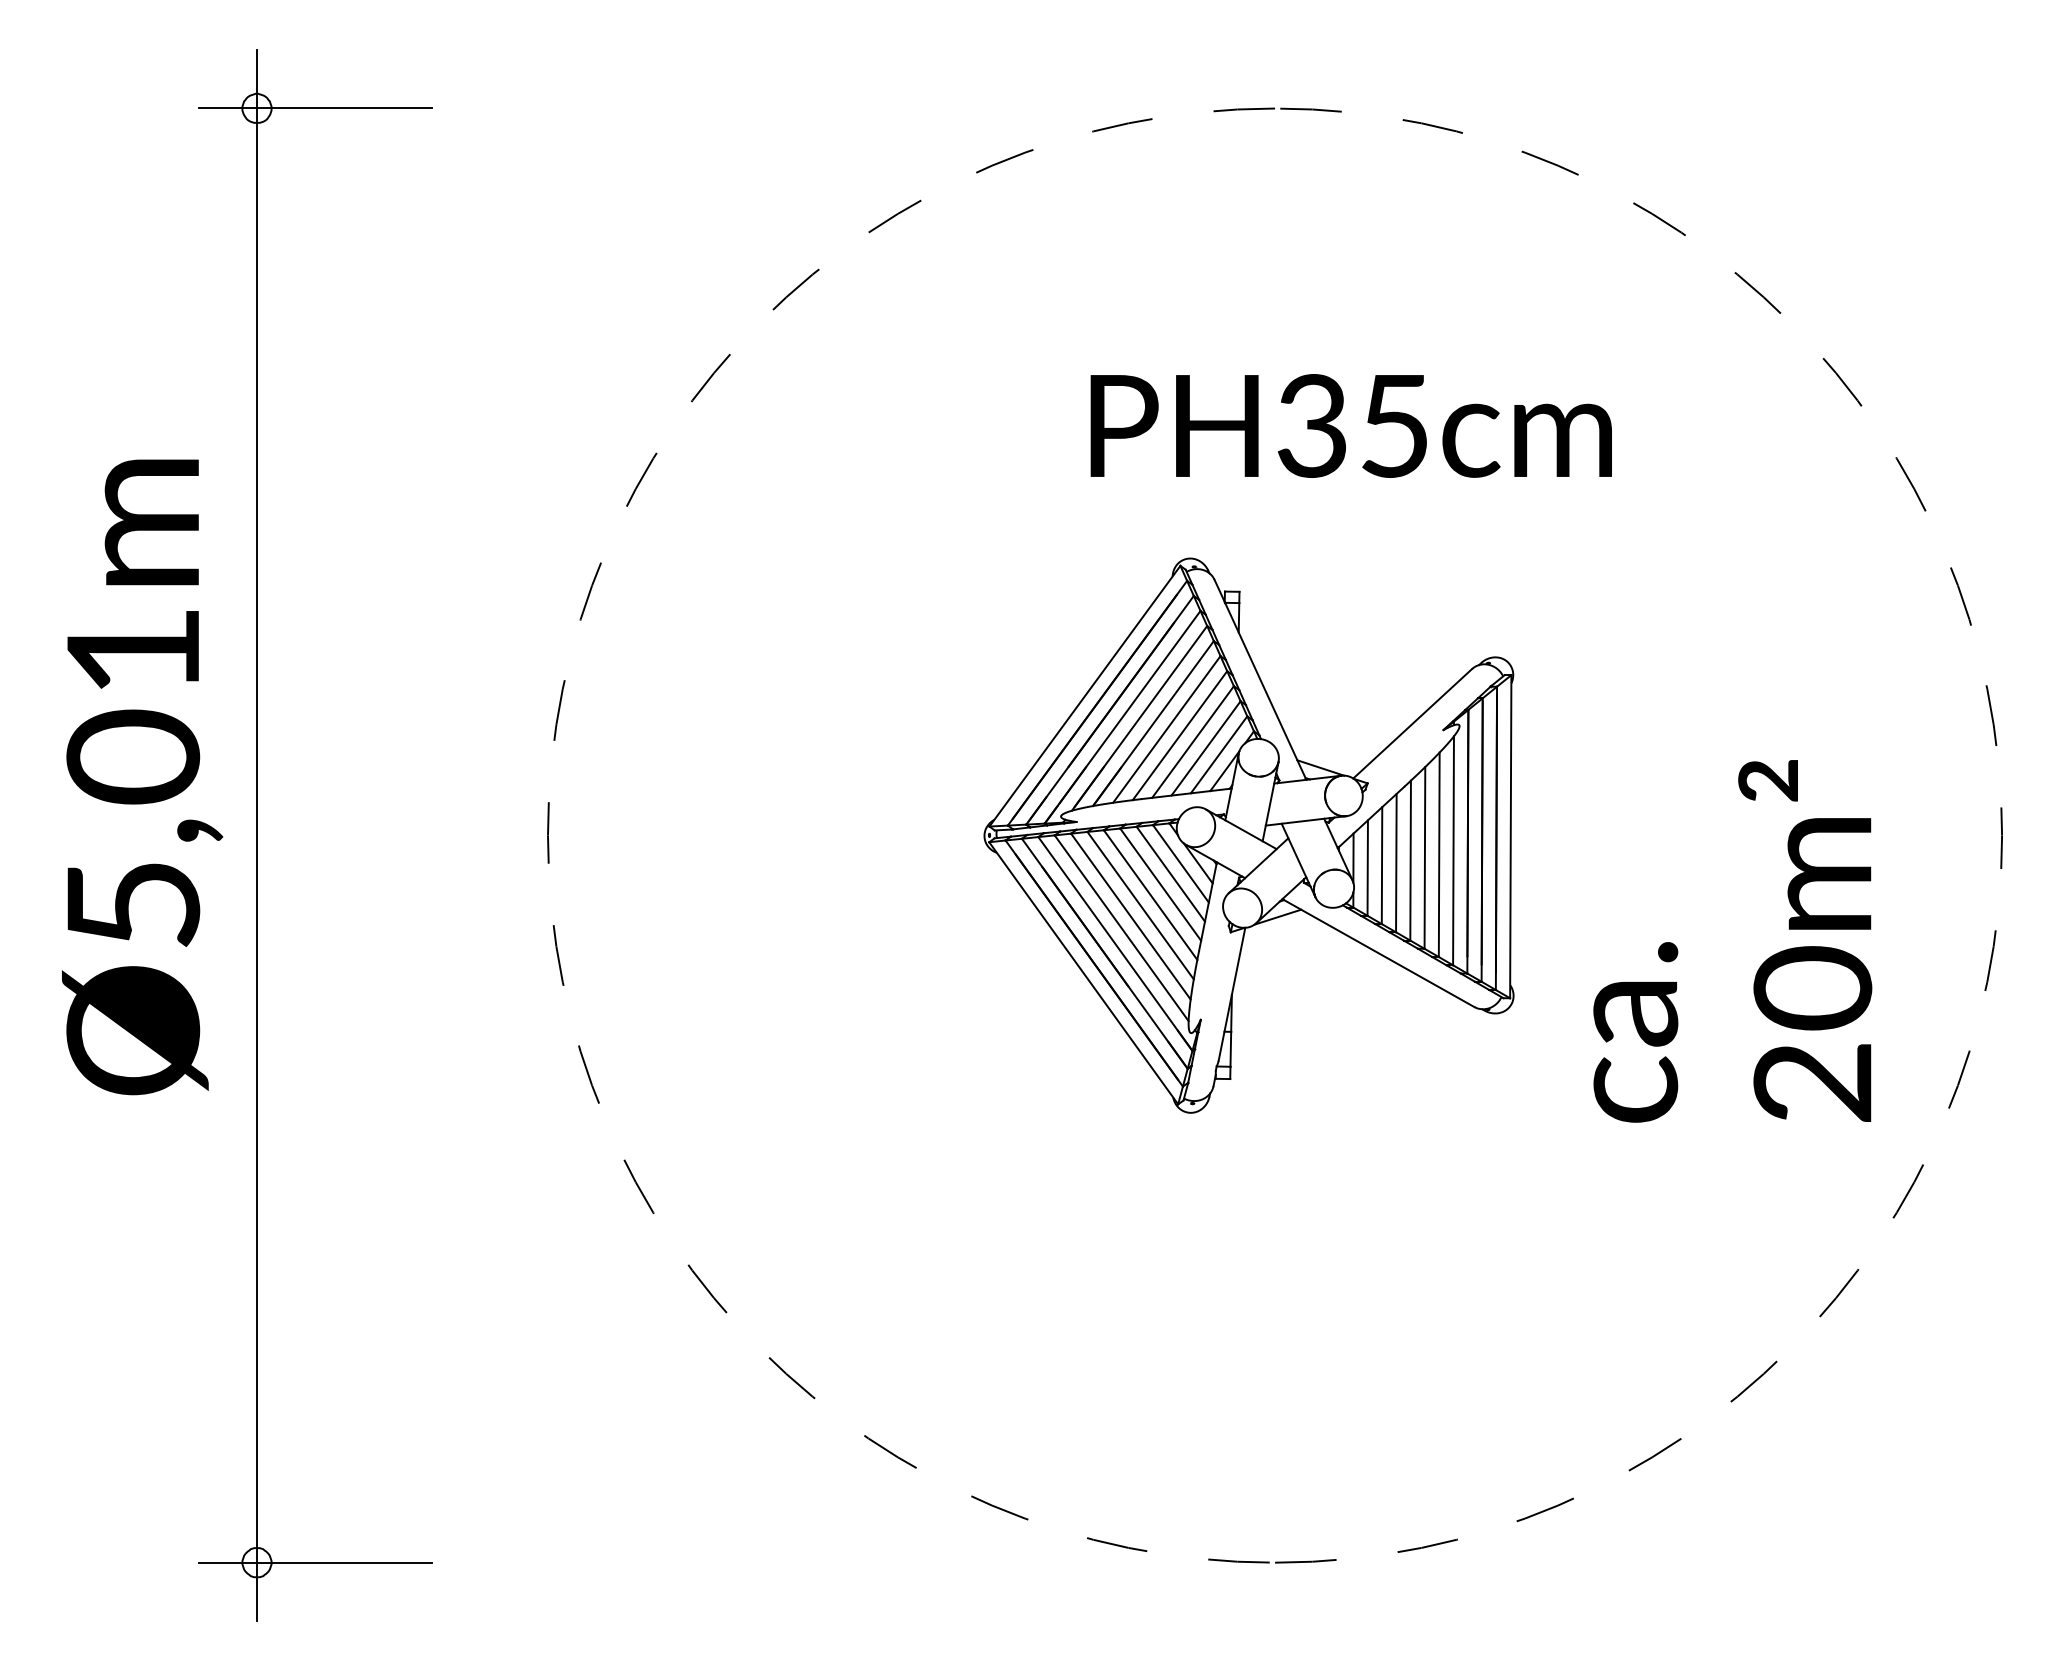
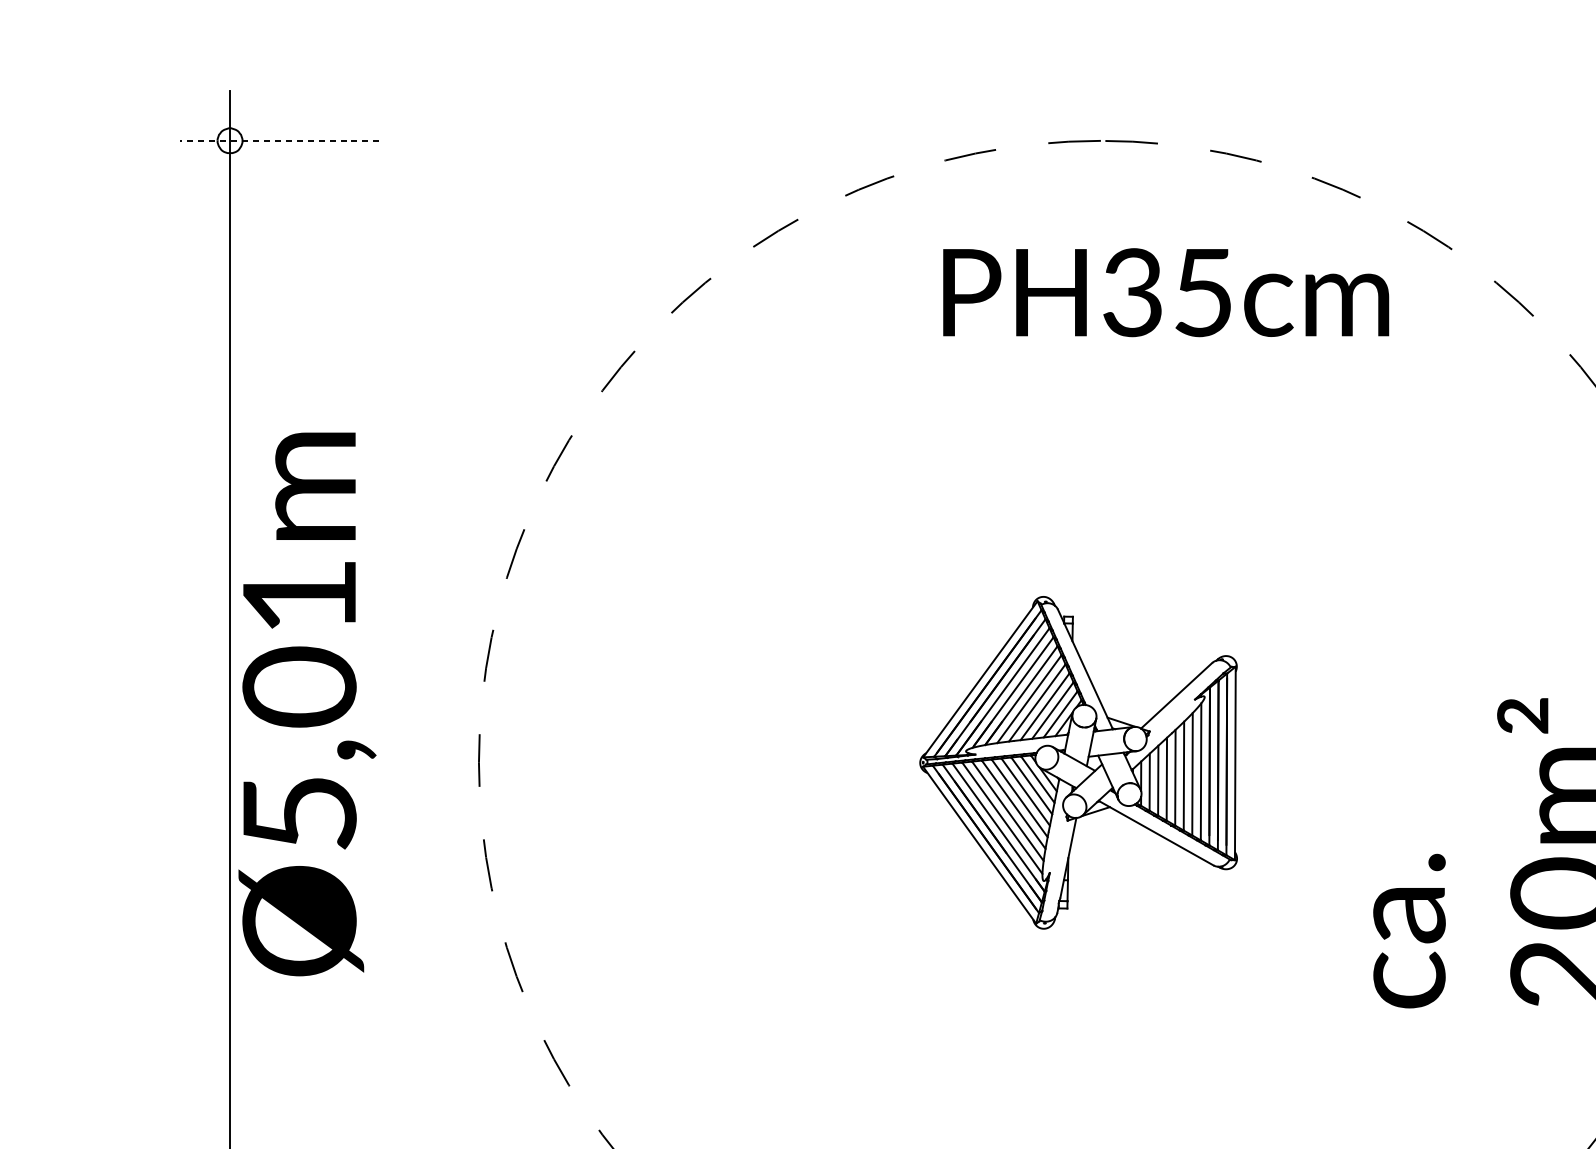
line: (314, 108) -> (279, 140), solid -> dashed
text: (1350, 425) -> (1165, 292), moved
text: (142, 777) -> (307, 704), moved
part: (1248, 835) -> (1078, 762), size x0.7

